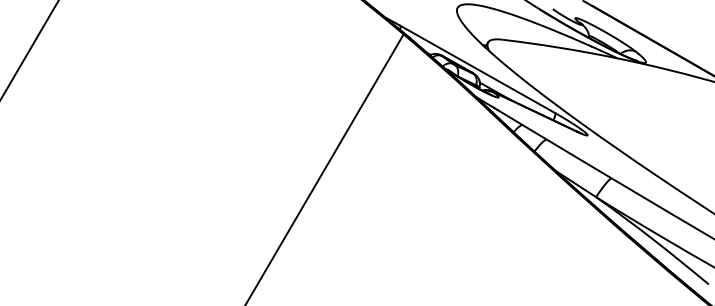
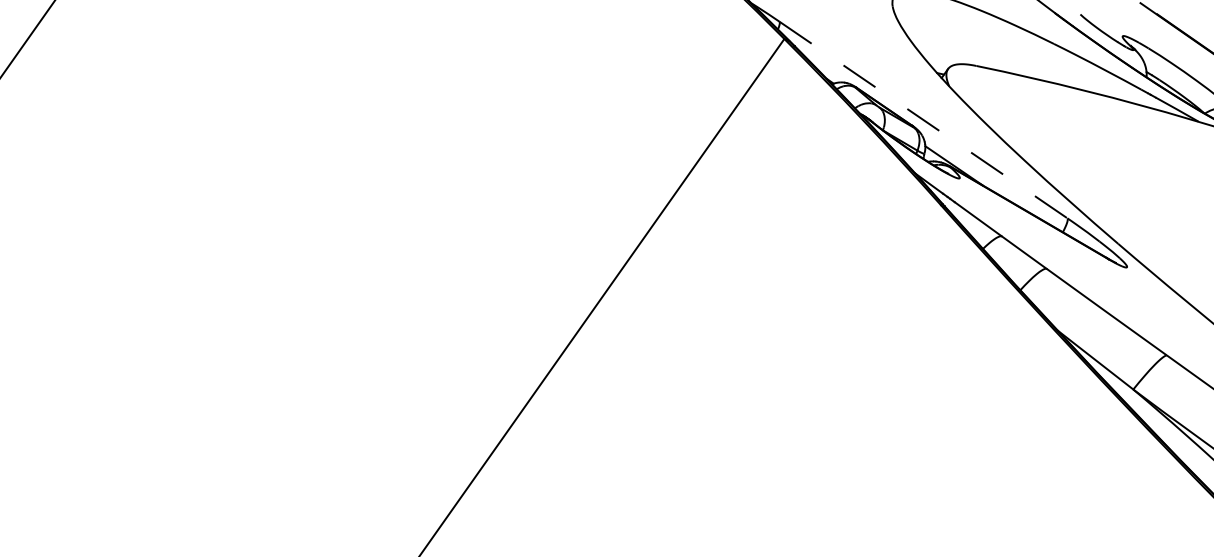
line: (477, 69) -> (922, 120), solid -> dashed

